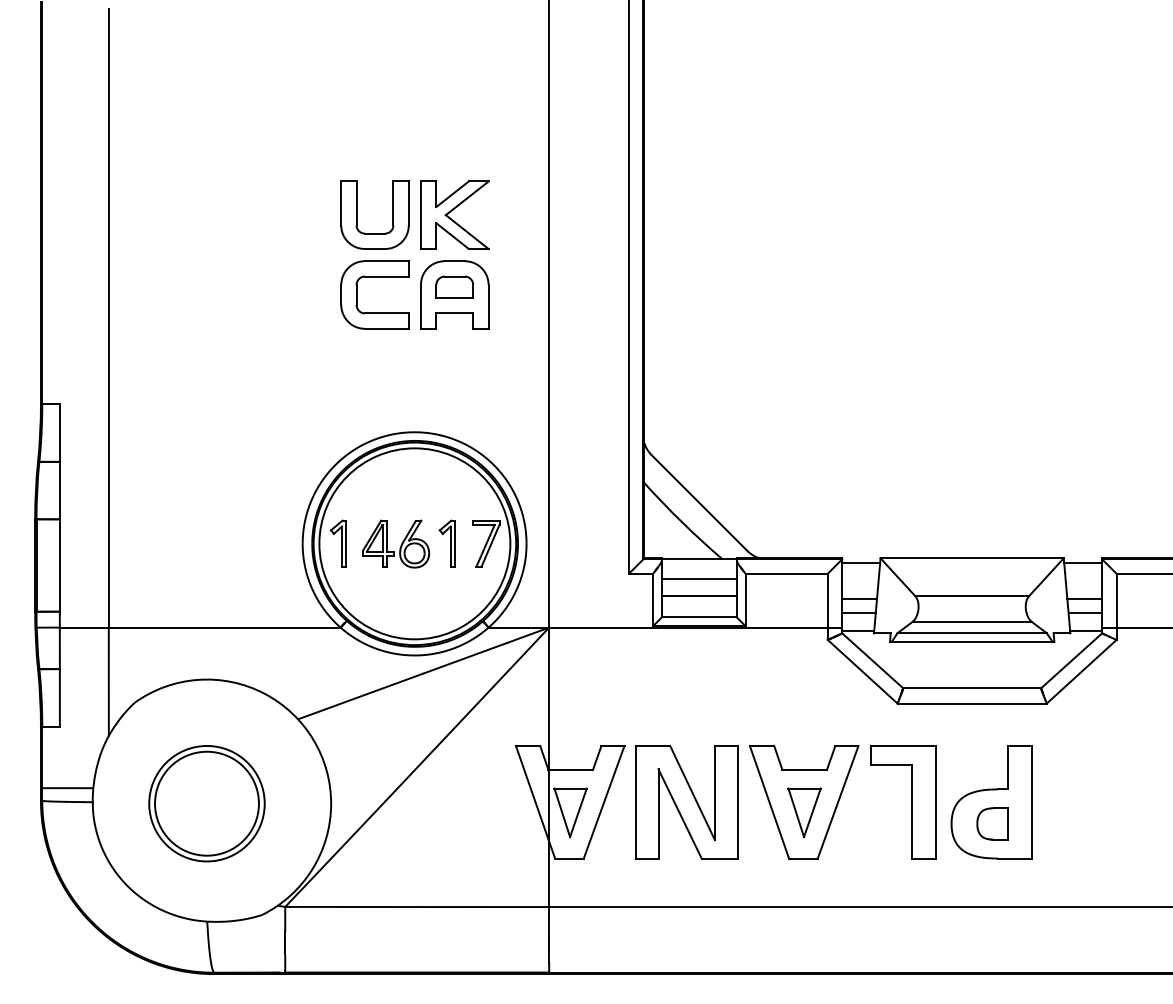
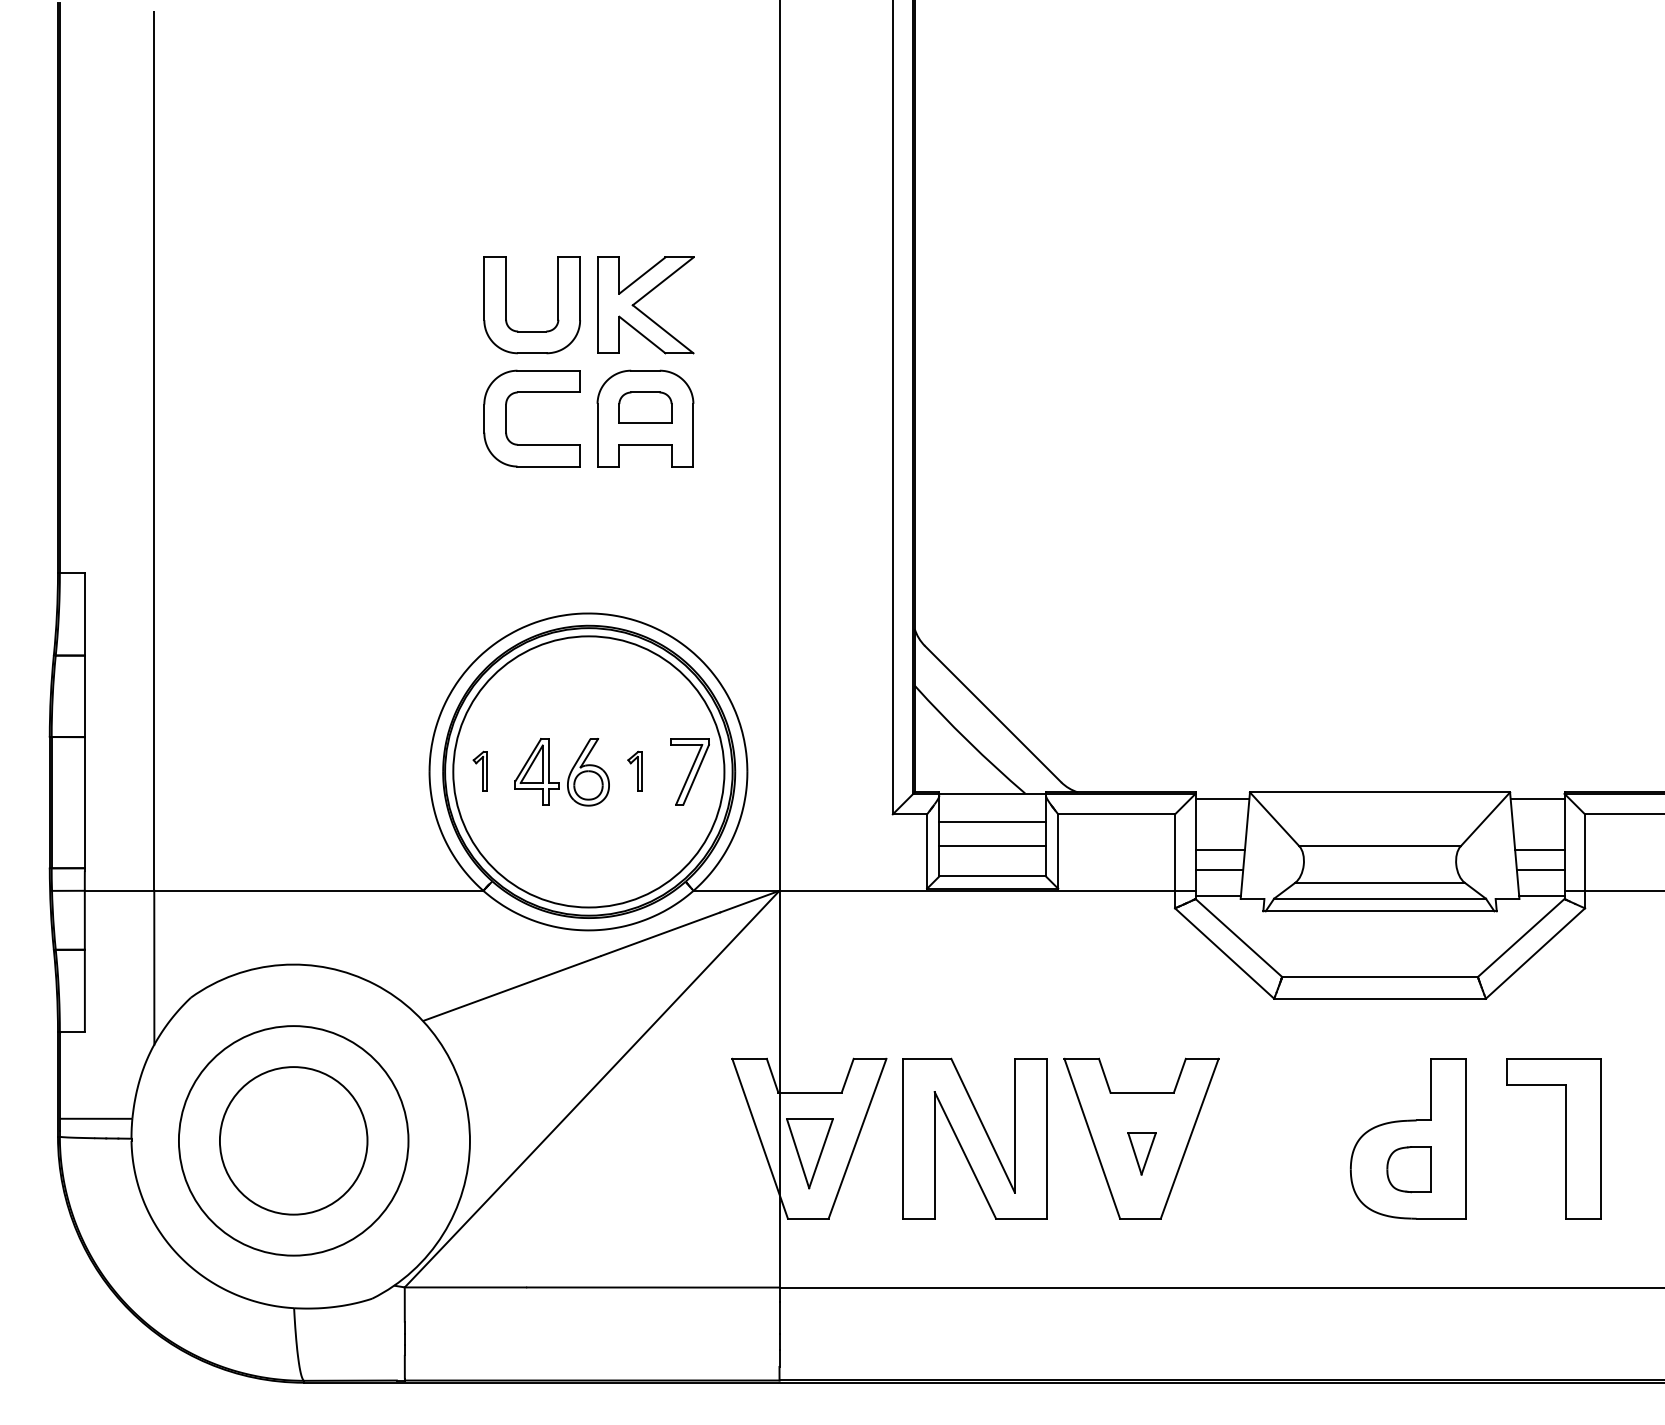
part: (337, 543) -> (478, 771), size x0.6
part: (446, 543) -> (633, 771), size x0.6
part: (911, 802) -> (1565, 1139), moved
circle: (206, 803) -> (293, 1140), size x1.4
part: (804, 812) -> (1141, 1153), size x0.6

